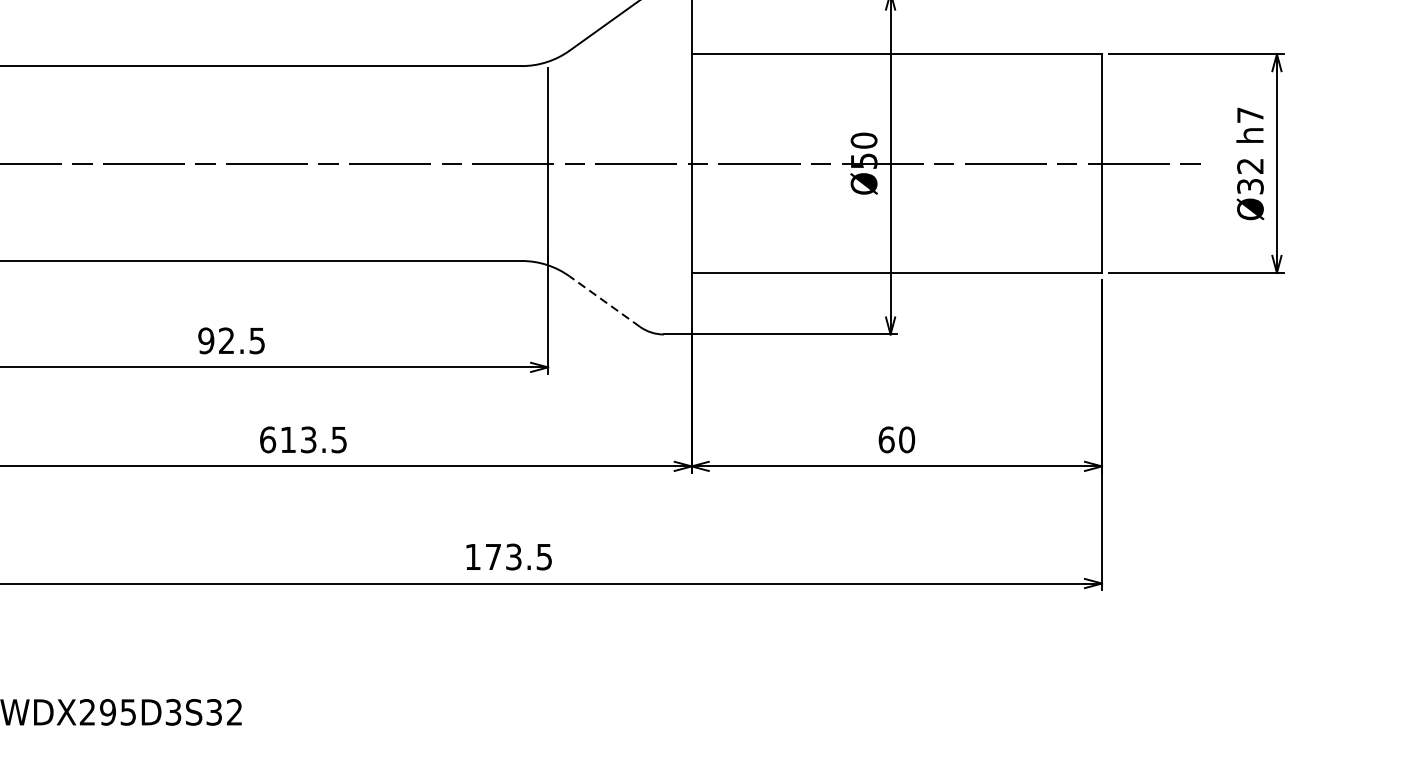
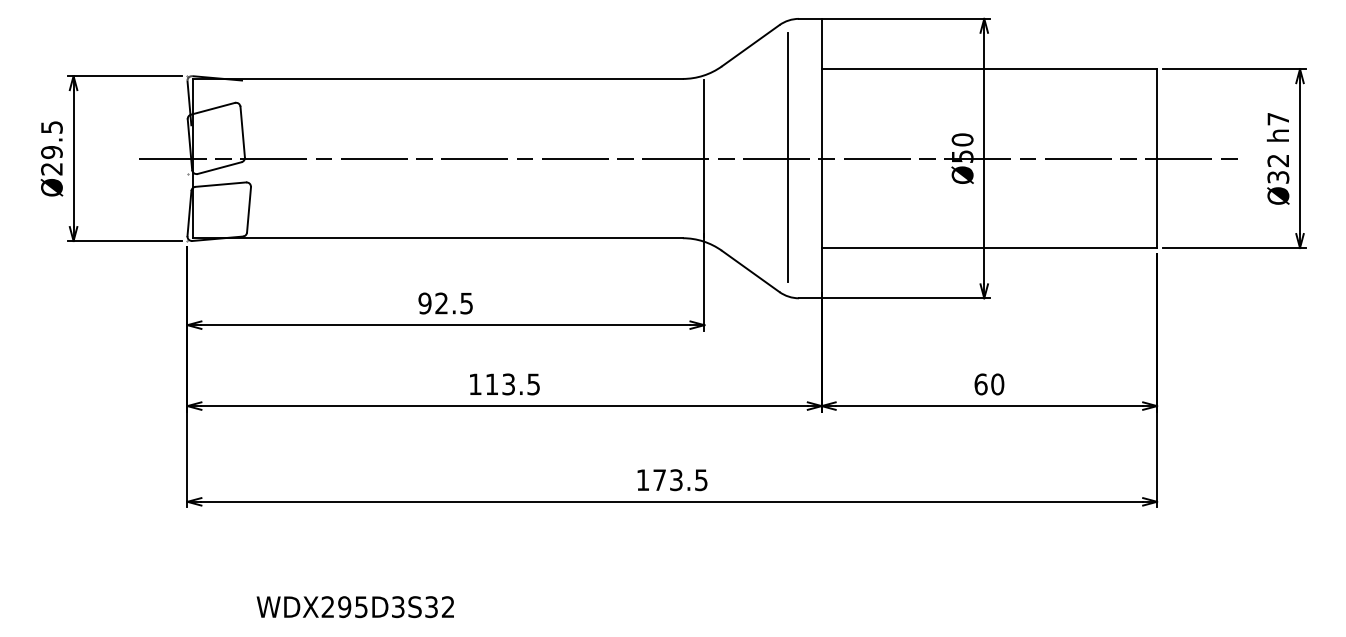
line: (651, 162) -> (788, 157), added
line: (604, 301) -> (750, 271), dashed -> solid
text: (268, 439) -> (475, 384), 613.5 -> 113.5

